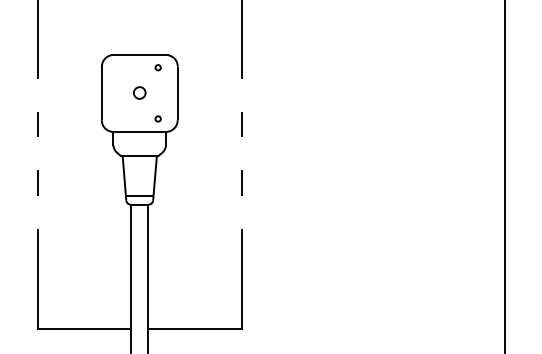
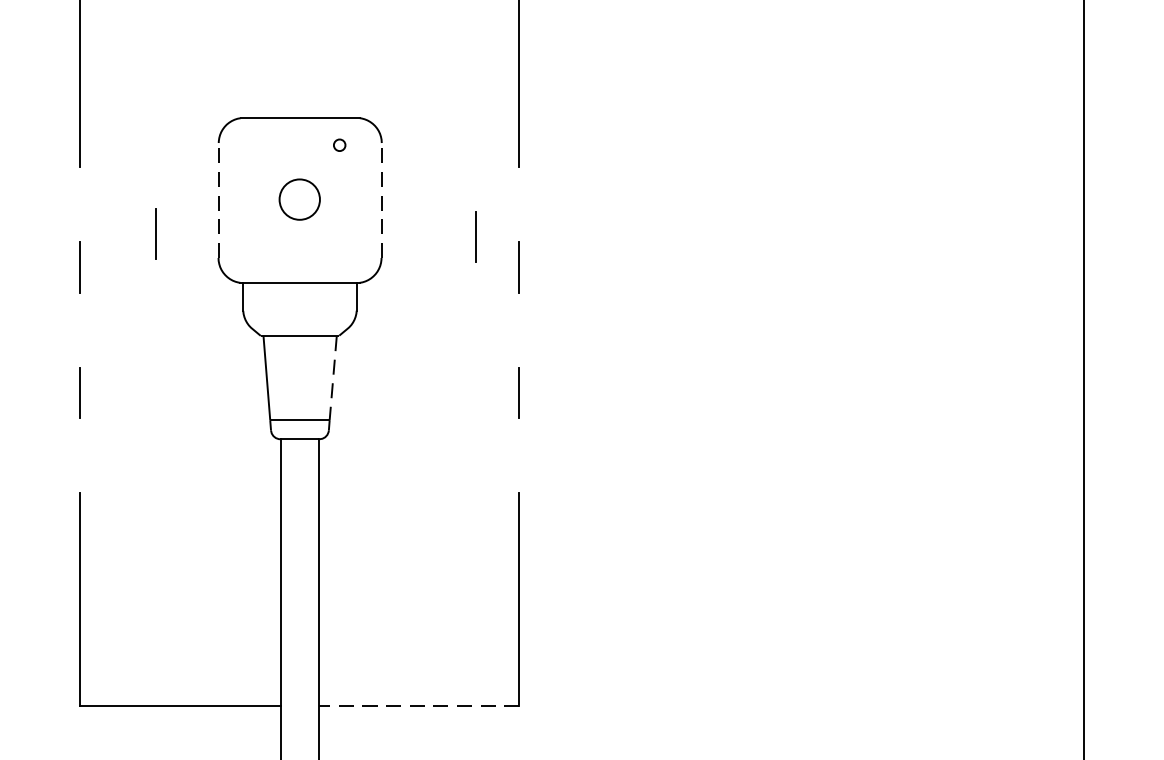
line: (101, 92) -> (217, 198), solid -> dashed
circle: (139, 92) -> (299, 198), size x1.6
line: (177, 93) -> (381, 200), solid -> dashed
line: (72, 108) -> (155, 232), added
line: (221, 110) -> (475, 237), added
circle: (157, 118) -> (338, 254), removed
line: (155, 176) -> (333, 378), solid -> dashed
line: (195, 328) -> (419, 705), solid -> dashed

